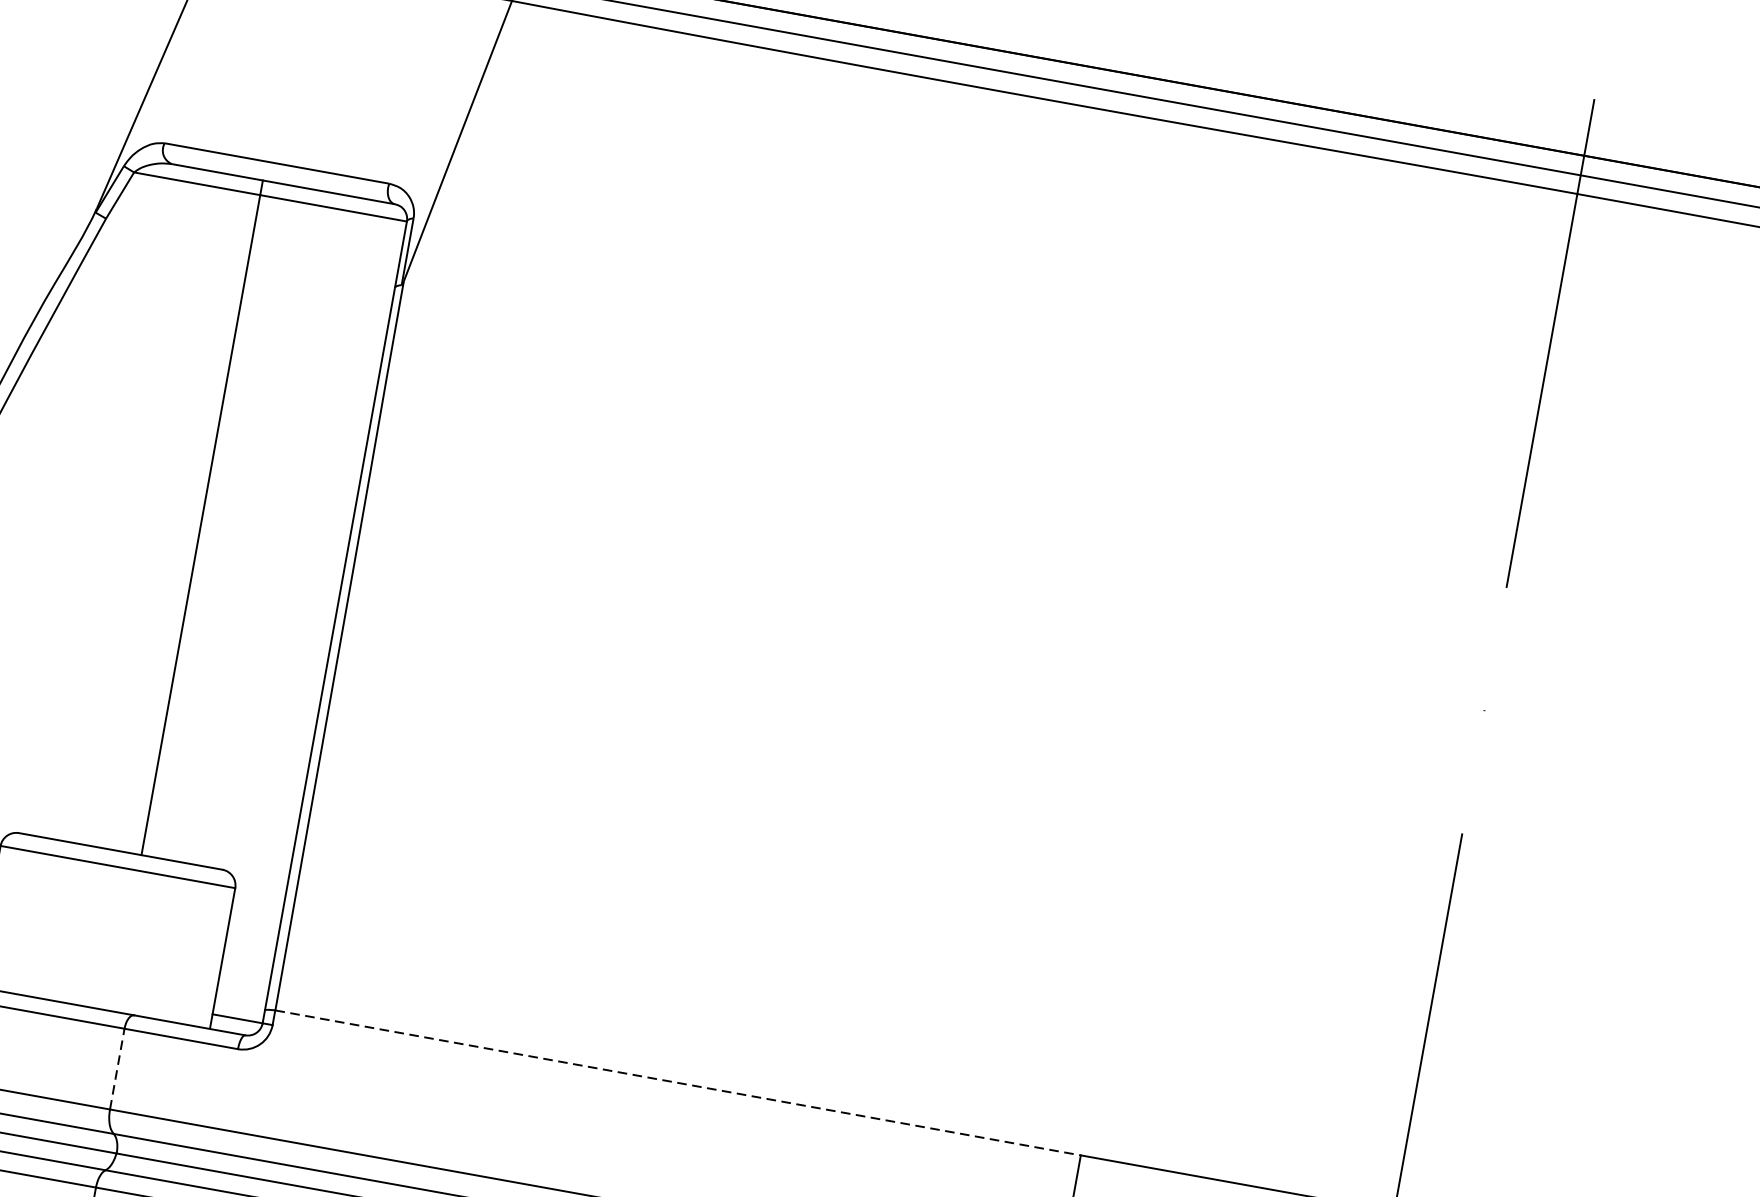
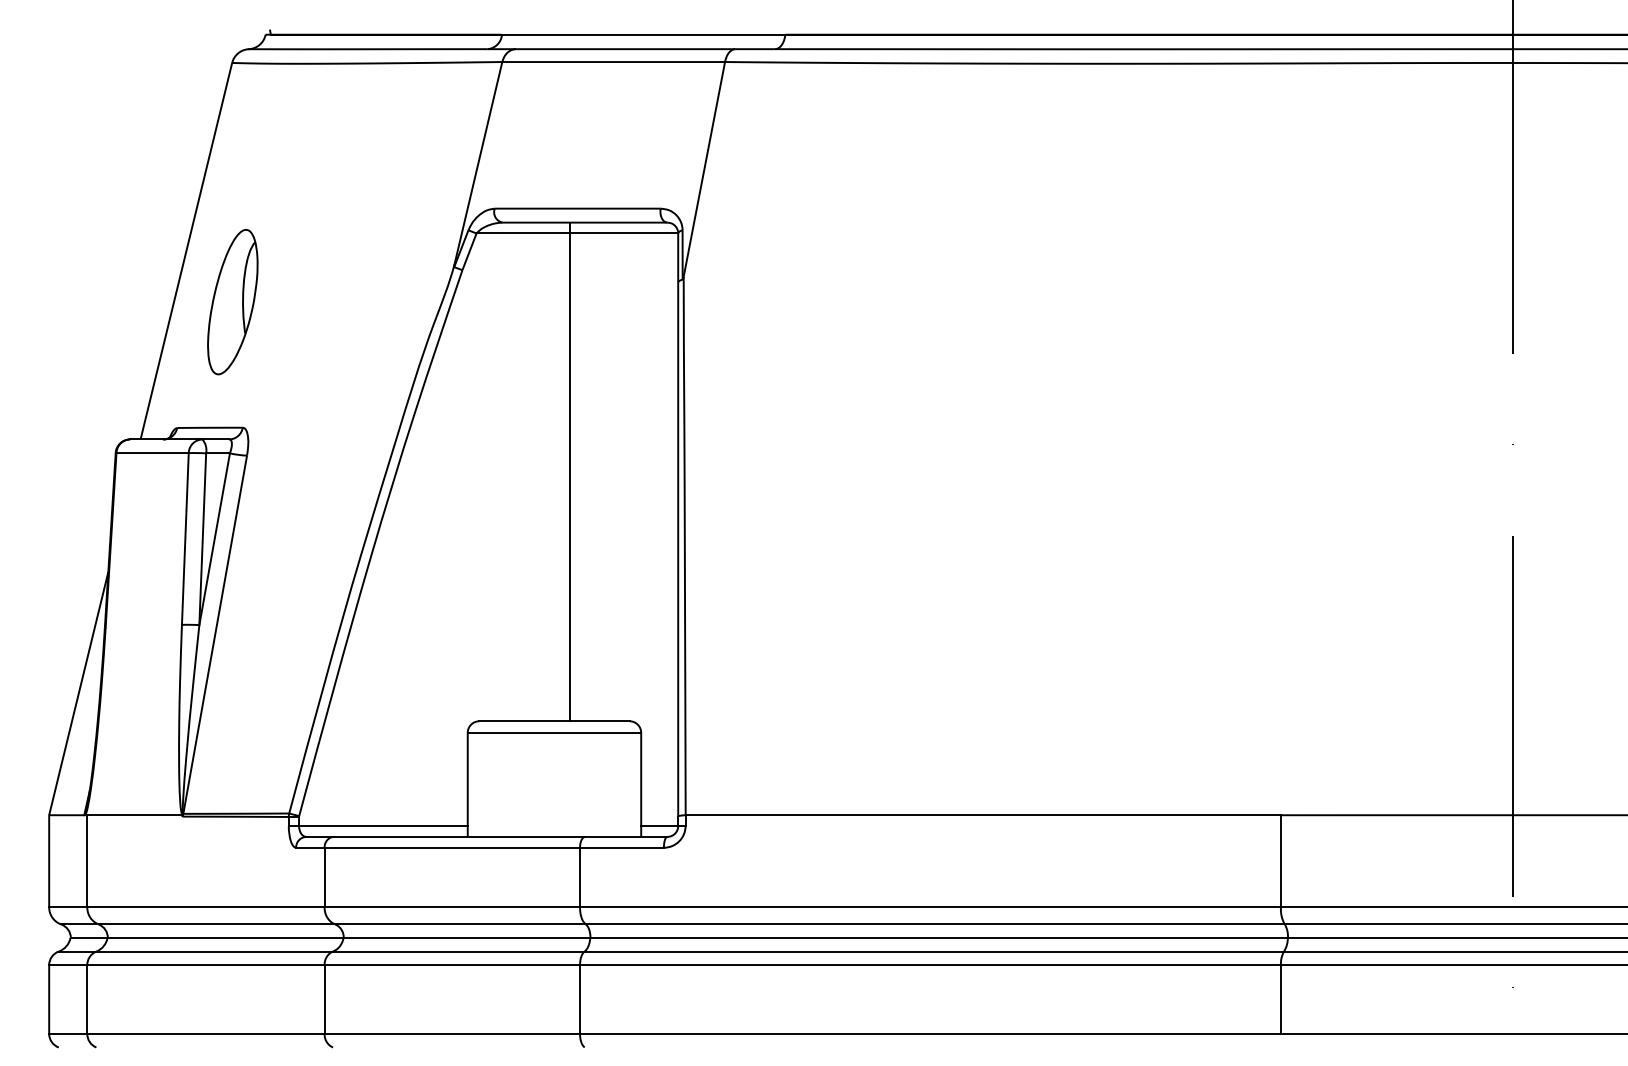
line: (117, 1069) -> (580, 877), dashed -> solid
line: (678, 1083) -> (983, 815), dashed -> solid

